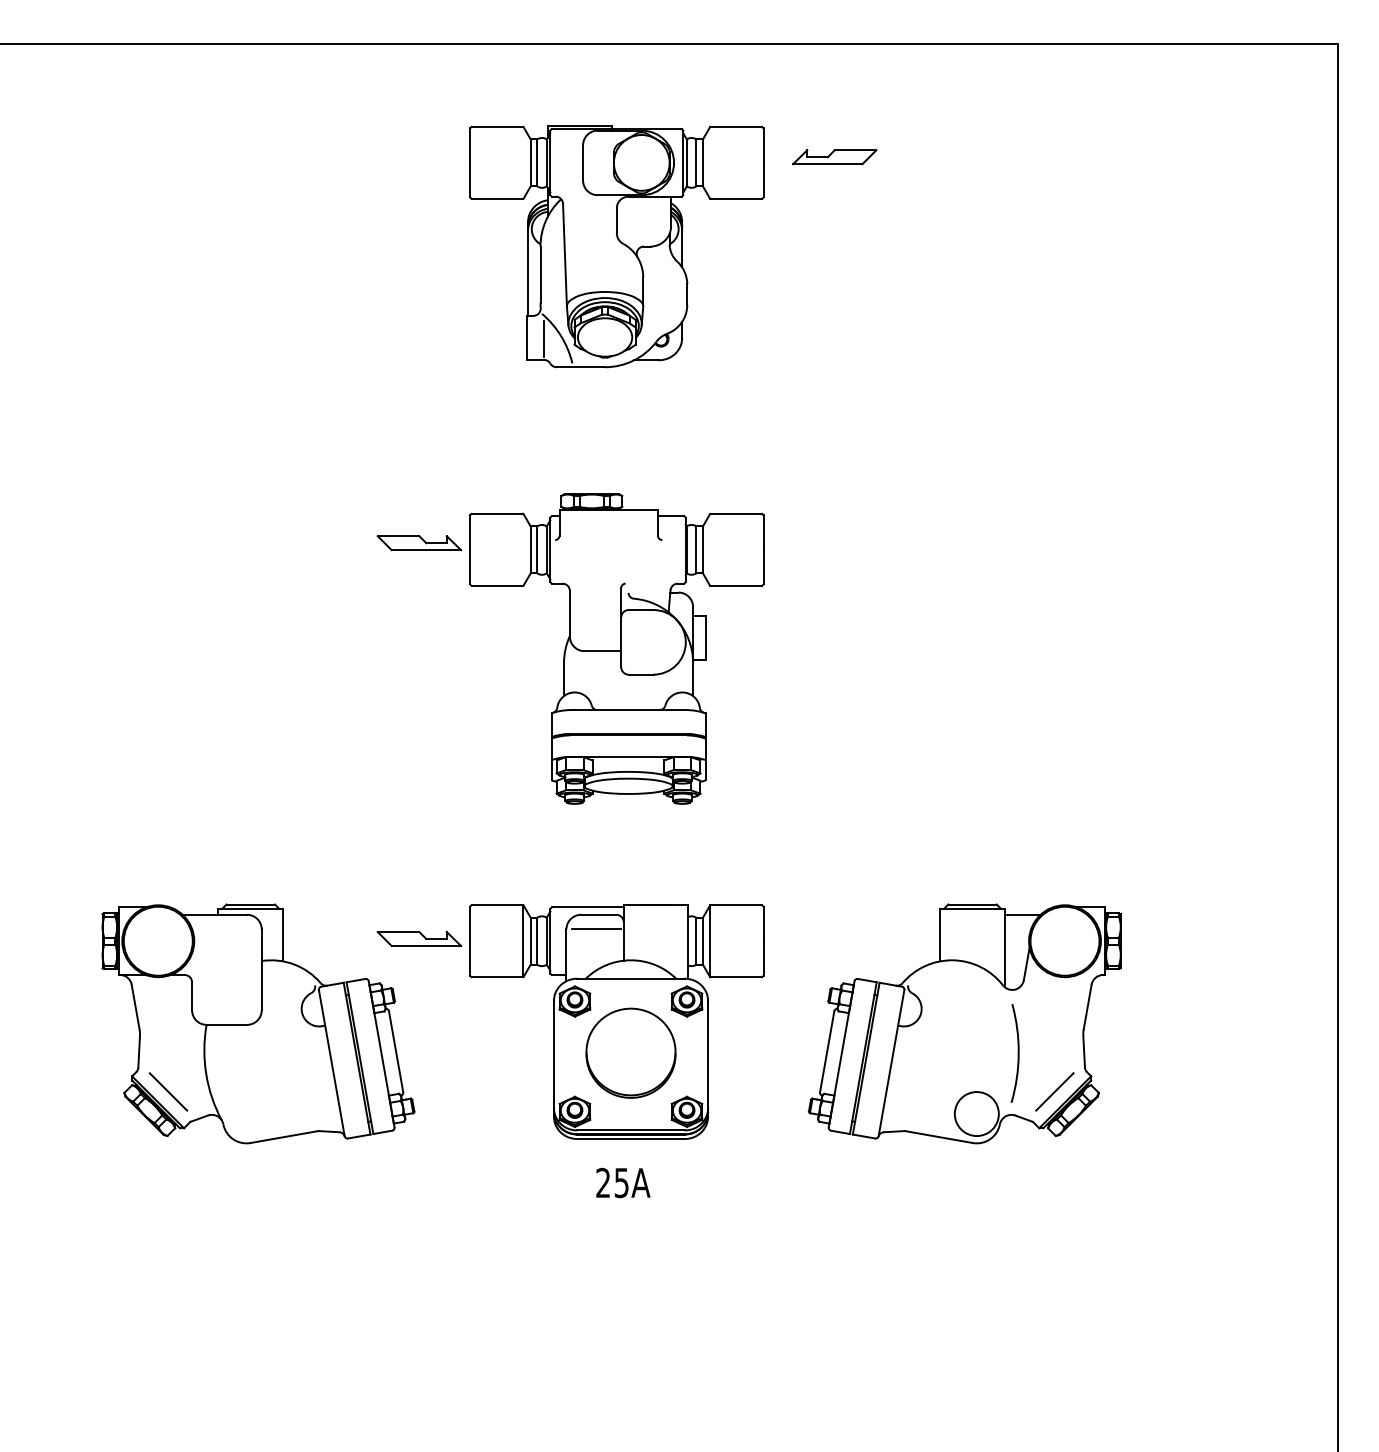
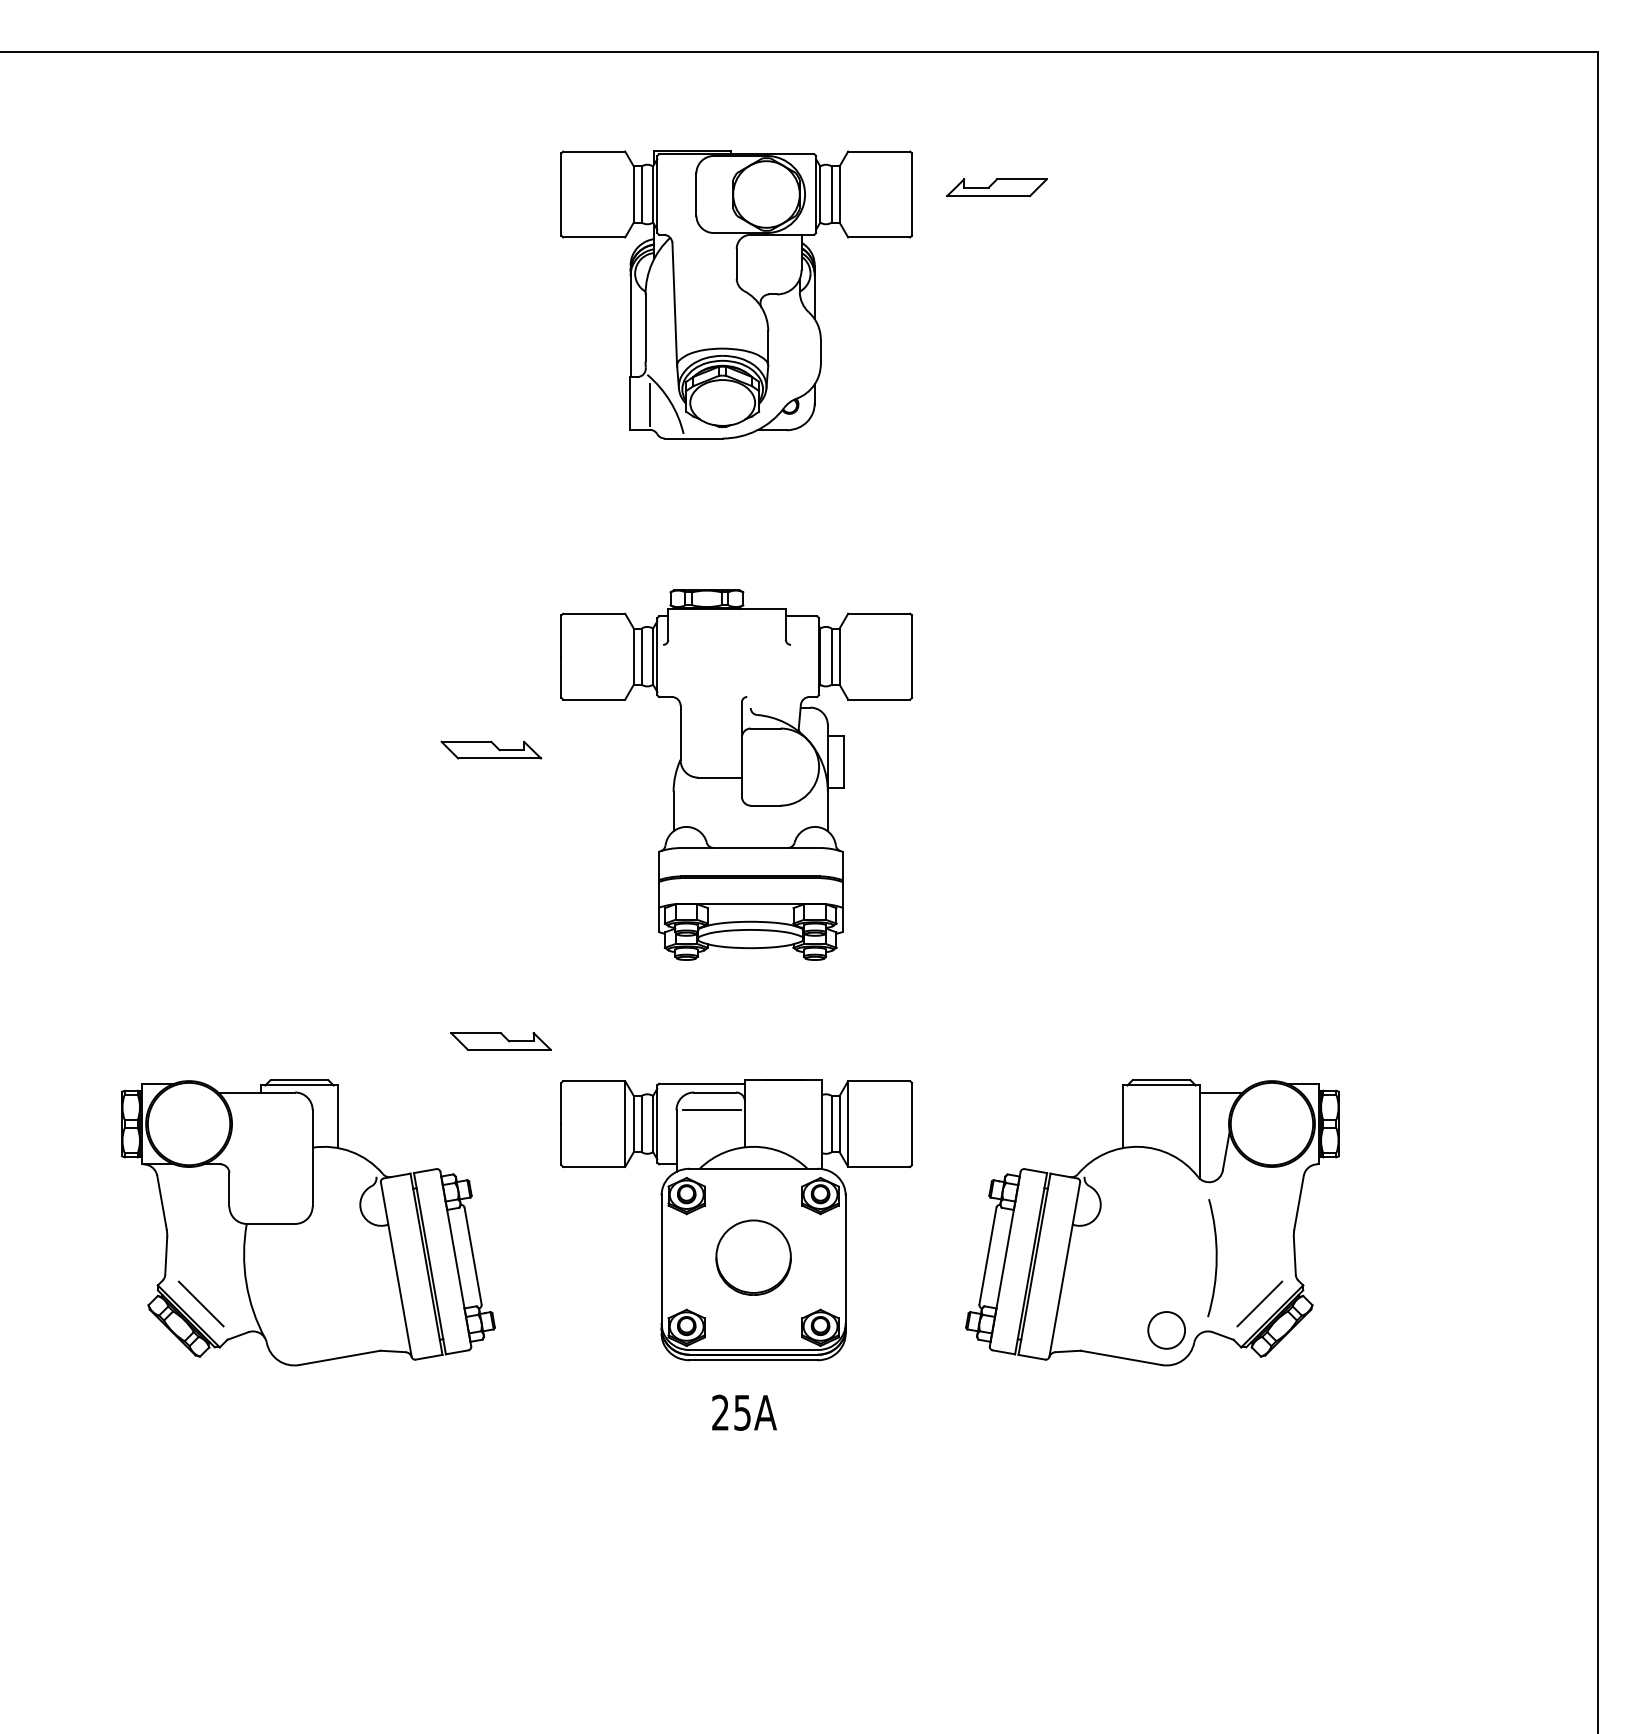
part: (418, 543) -> (490, 750), moved
part: (418, 938) -> (499, 1040), moved
part: (630, 1052) -> (753, 1256), size x0.7
circle: (976, 1114) -> (1166, 1330), size x0.7

